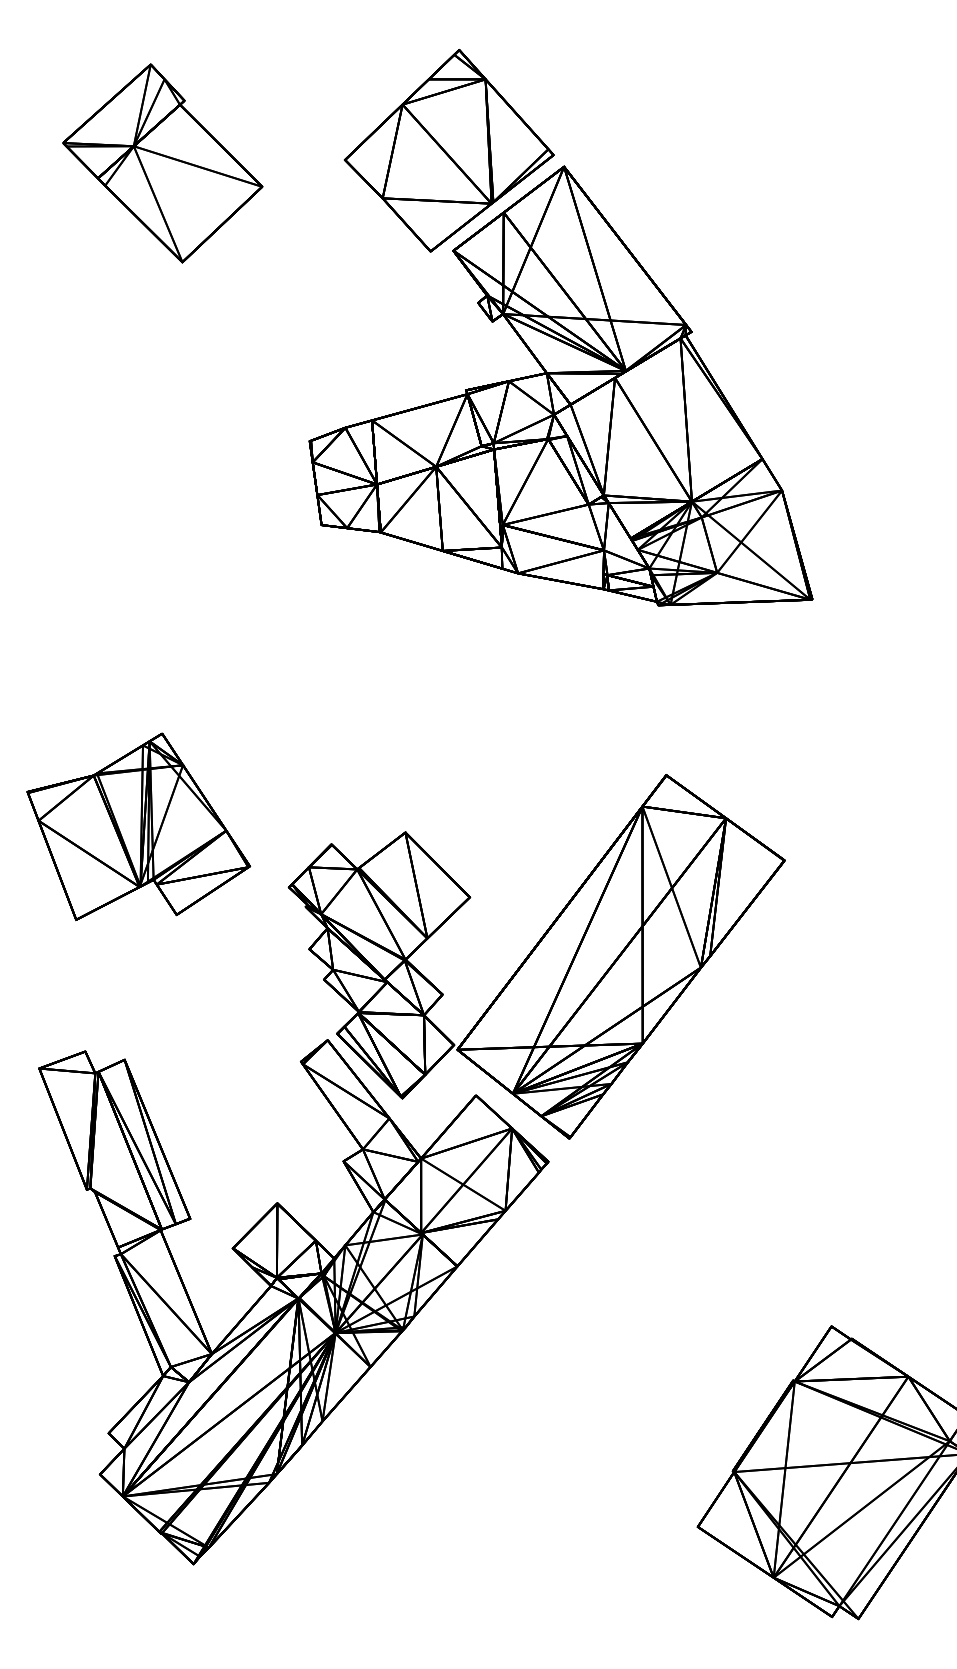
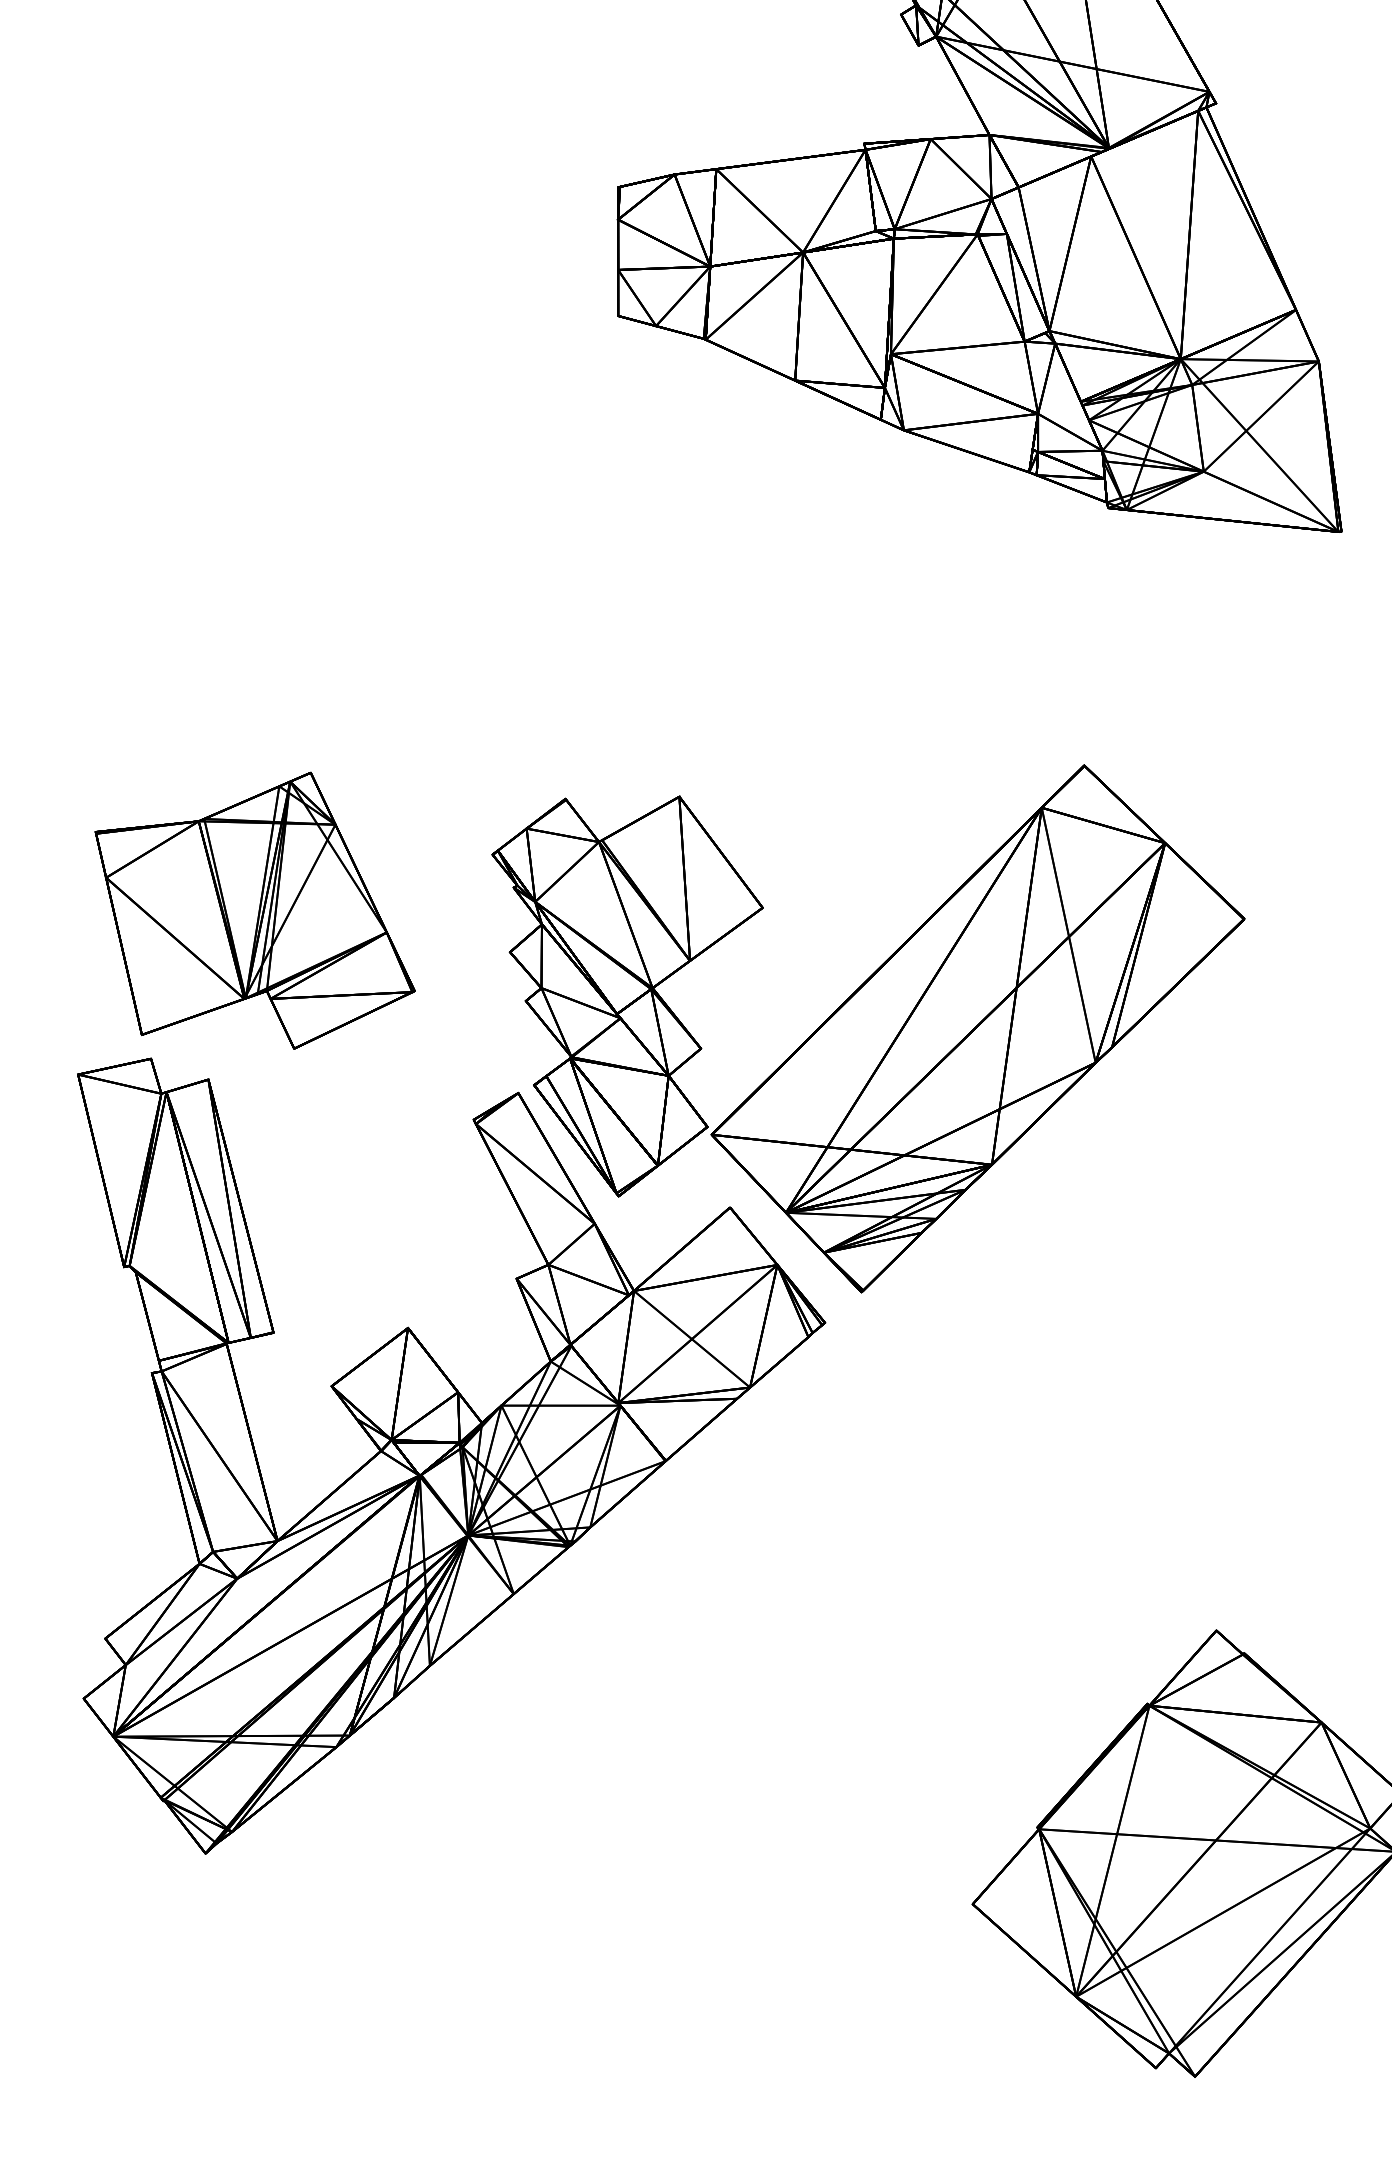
part: (138, 826) -> (255, 907), moved

